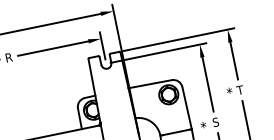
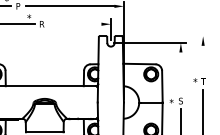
line: (178, 39) -> (166, 36), removed
line: (52, 49) -> (74, 24), removed
line: (234, 60) -> (203, 59), removed
line: (207, 84) -> (180, 72), removed

